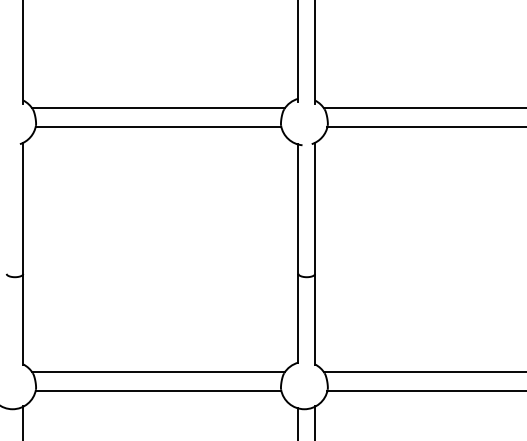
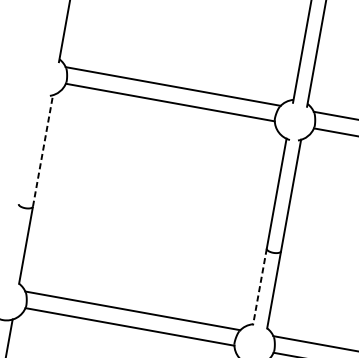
line: (23, 208) -> (43, 151), solid -> dashed
line: (298, 319) -> (259, 287), solid -> dashed

